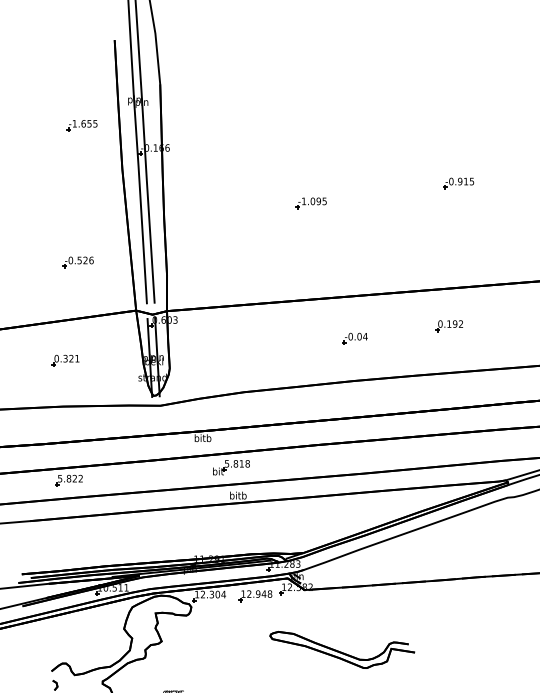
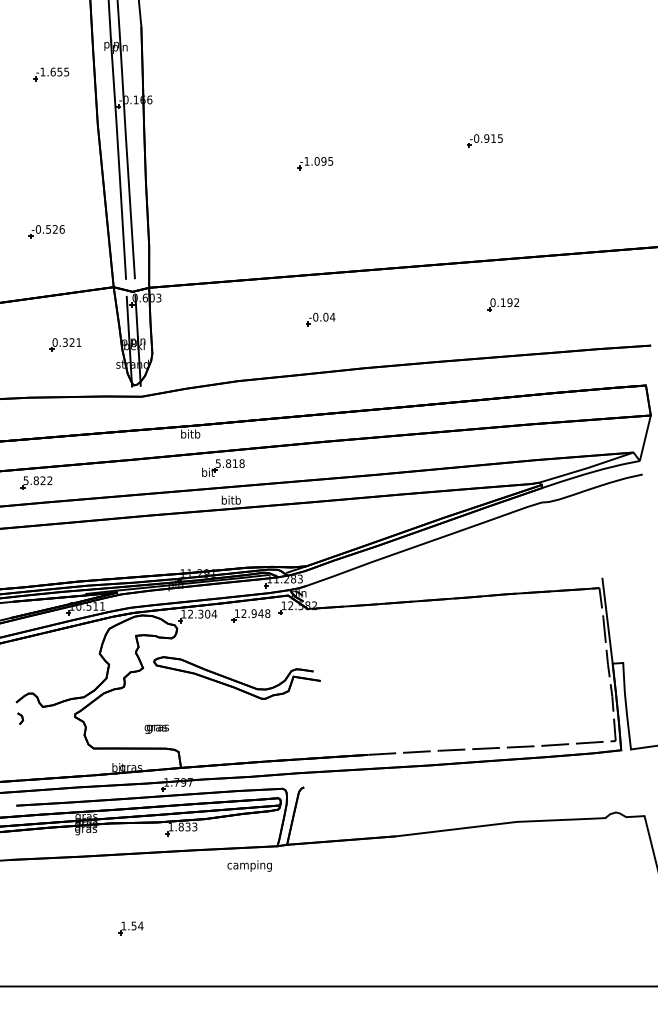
part: (449, 325) -> (503, 304), moved
part: (354, 338) -> (320, 319), moved
part: (65, 360) -> (65, 344), moved
part: (341, 649) -> (236, 677), moved

